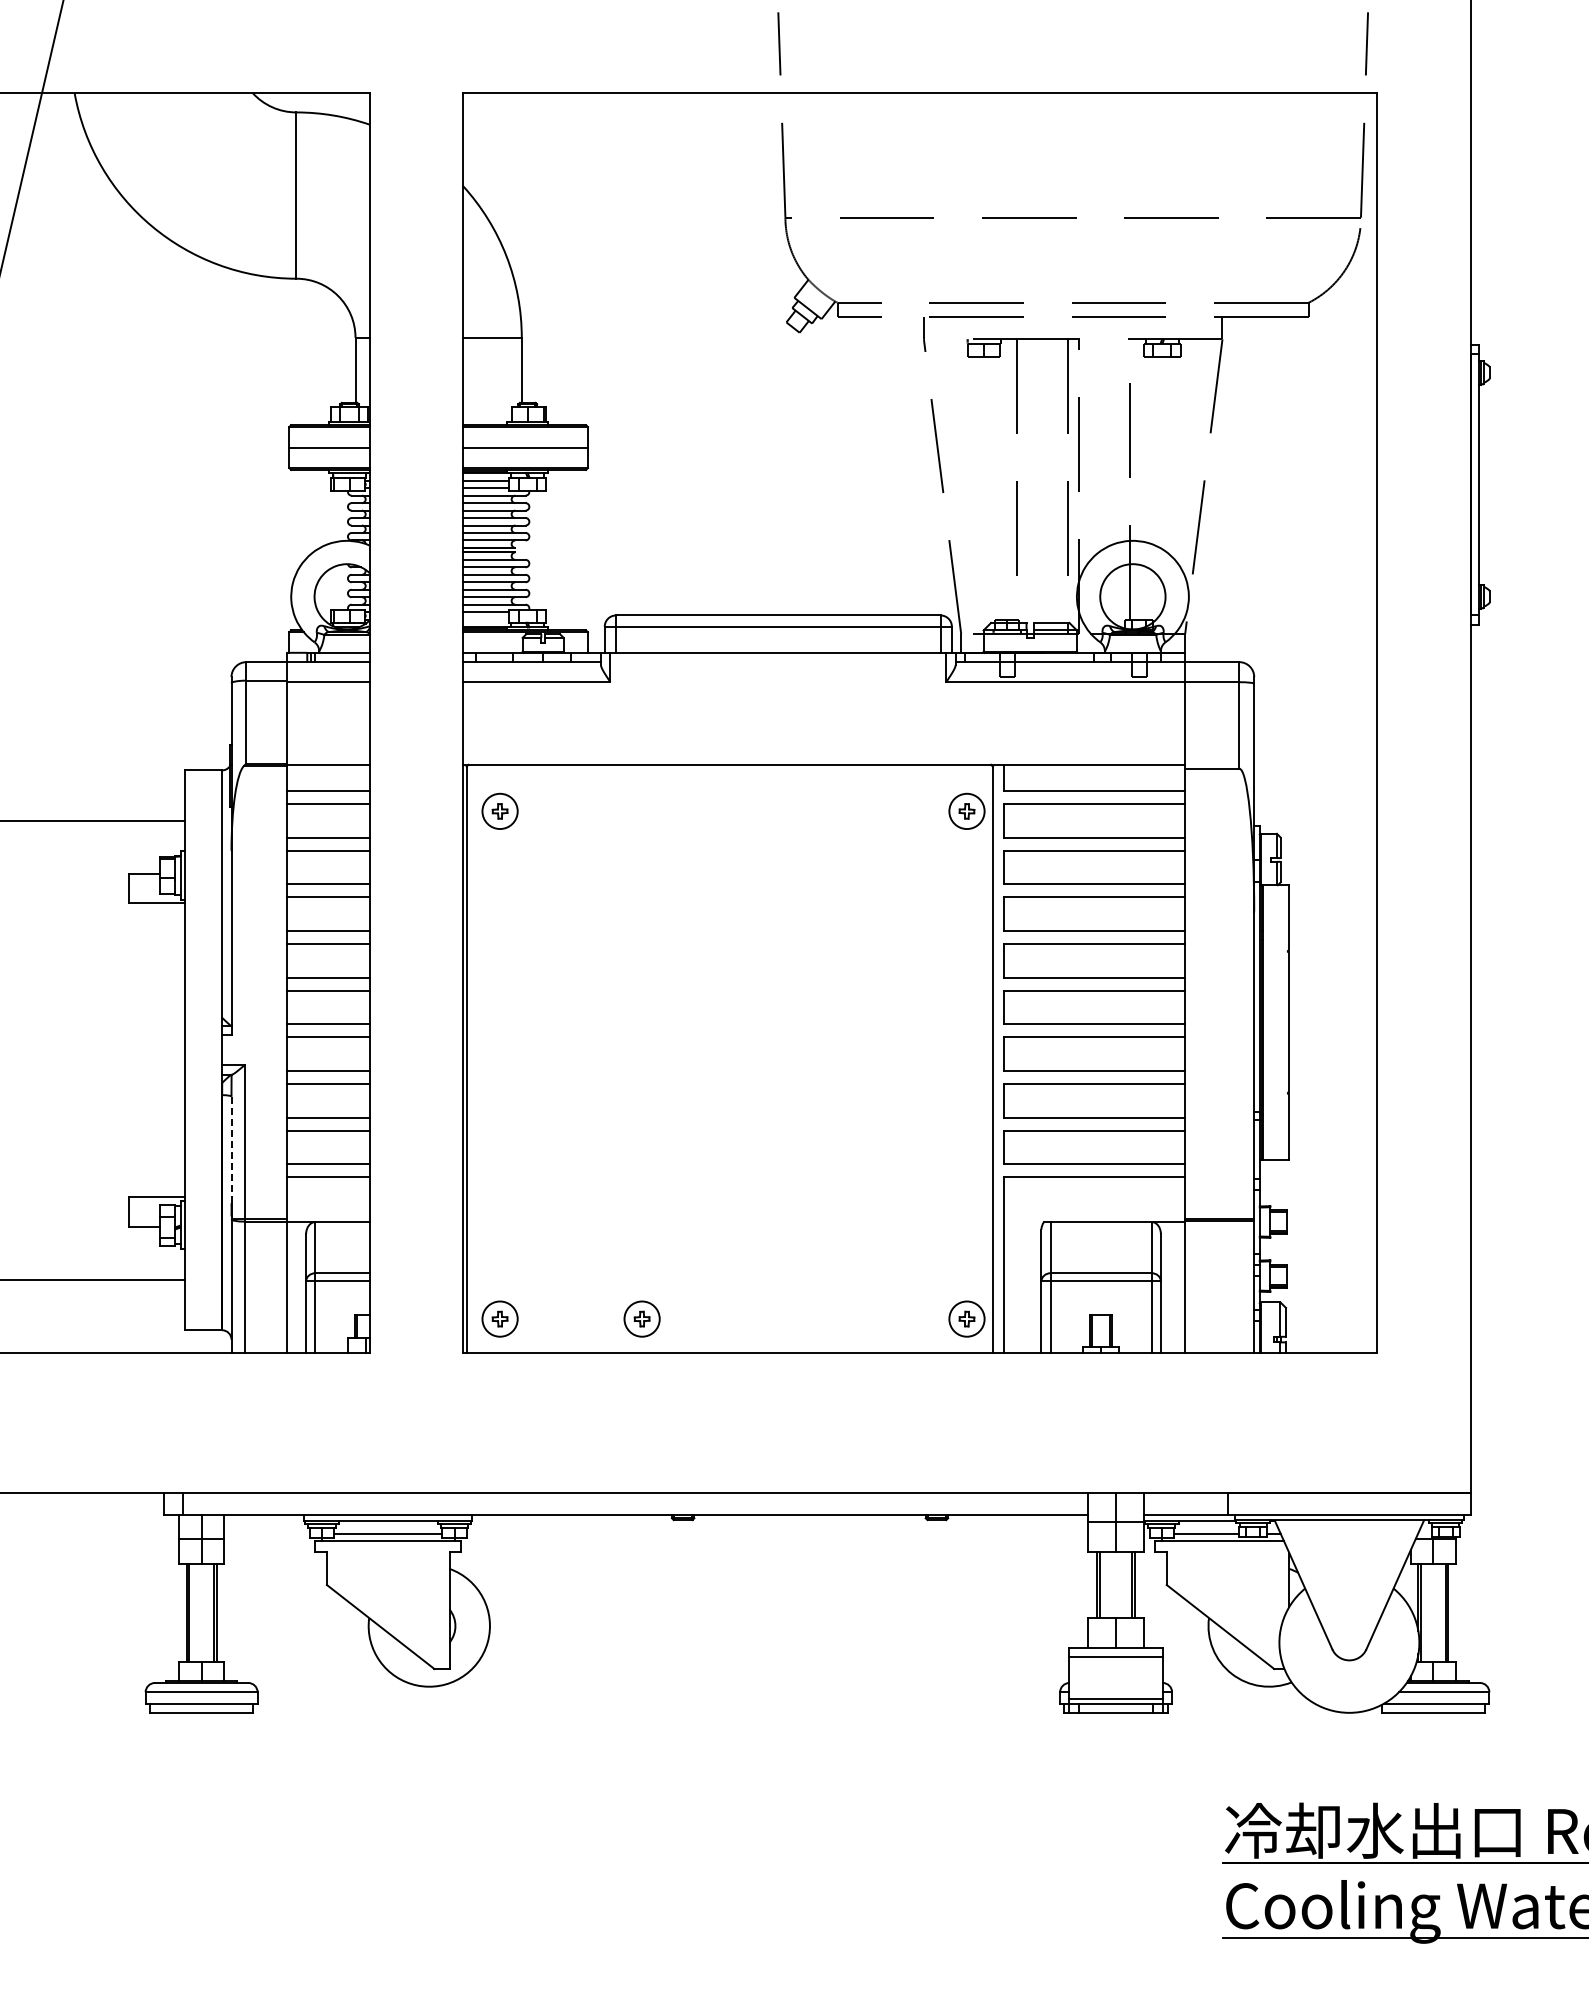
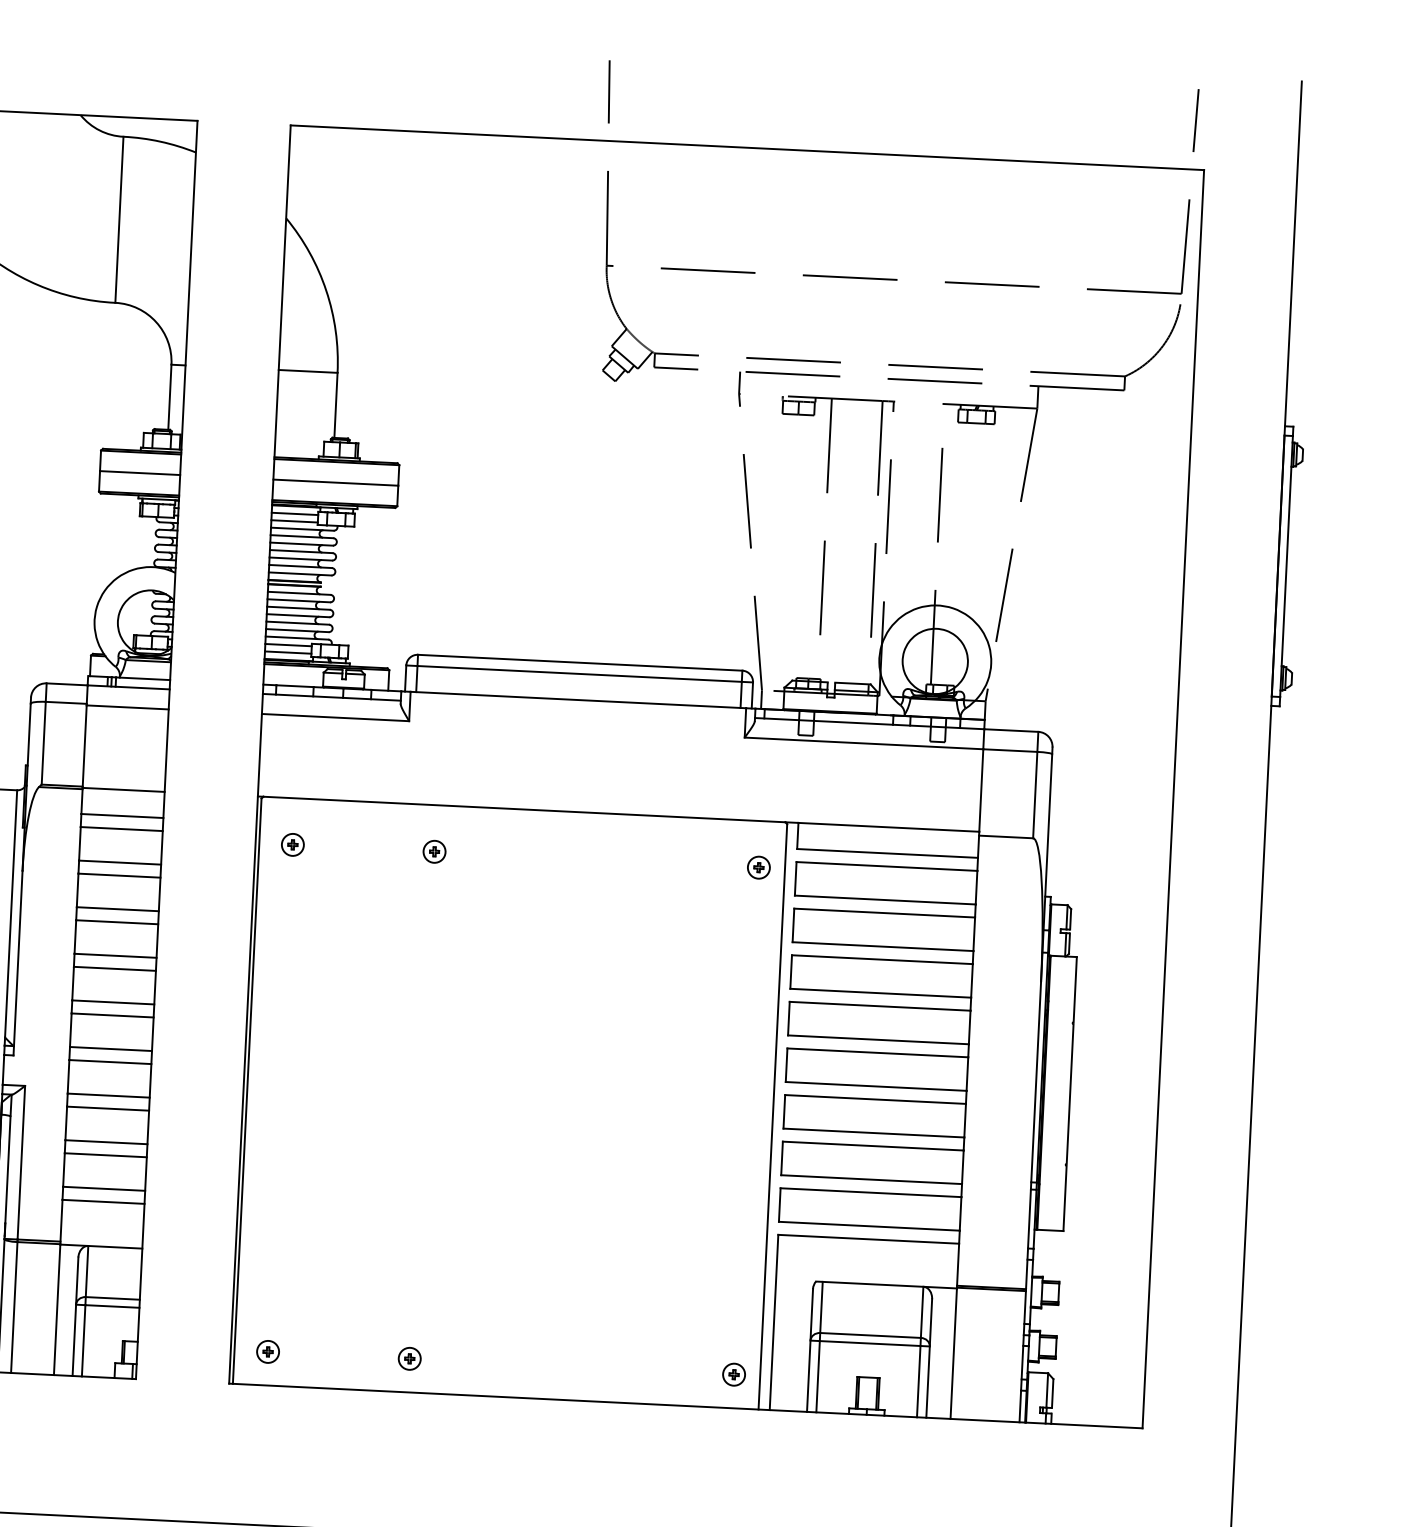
line: (485, 619) -> (287, 652), added
part: (500, 811) -> (293, 844), size x0.62
part: (641, 811) -> (433, 851), added
part: (966, 811) -> (758, 867), size x0.62
line: (231, 1150) -> (7, 1170), dashed -> solid
part: (500, 1318) -> (268, 1351), size x0.62
part: (641, 1318) -> (409, 1358), size x0.62
part: (966, 1318) -> (733, 1374), size x0.62

